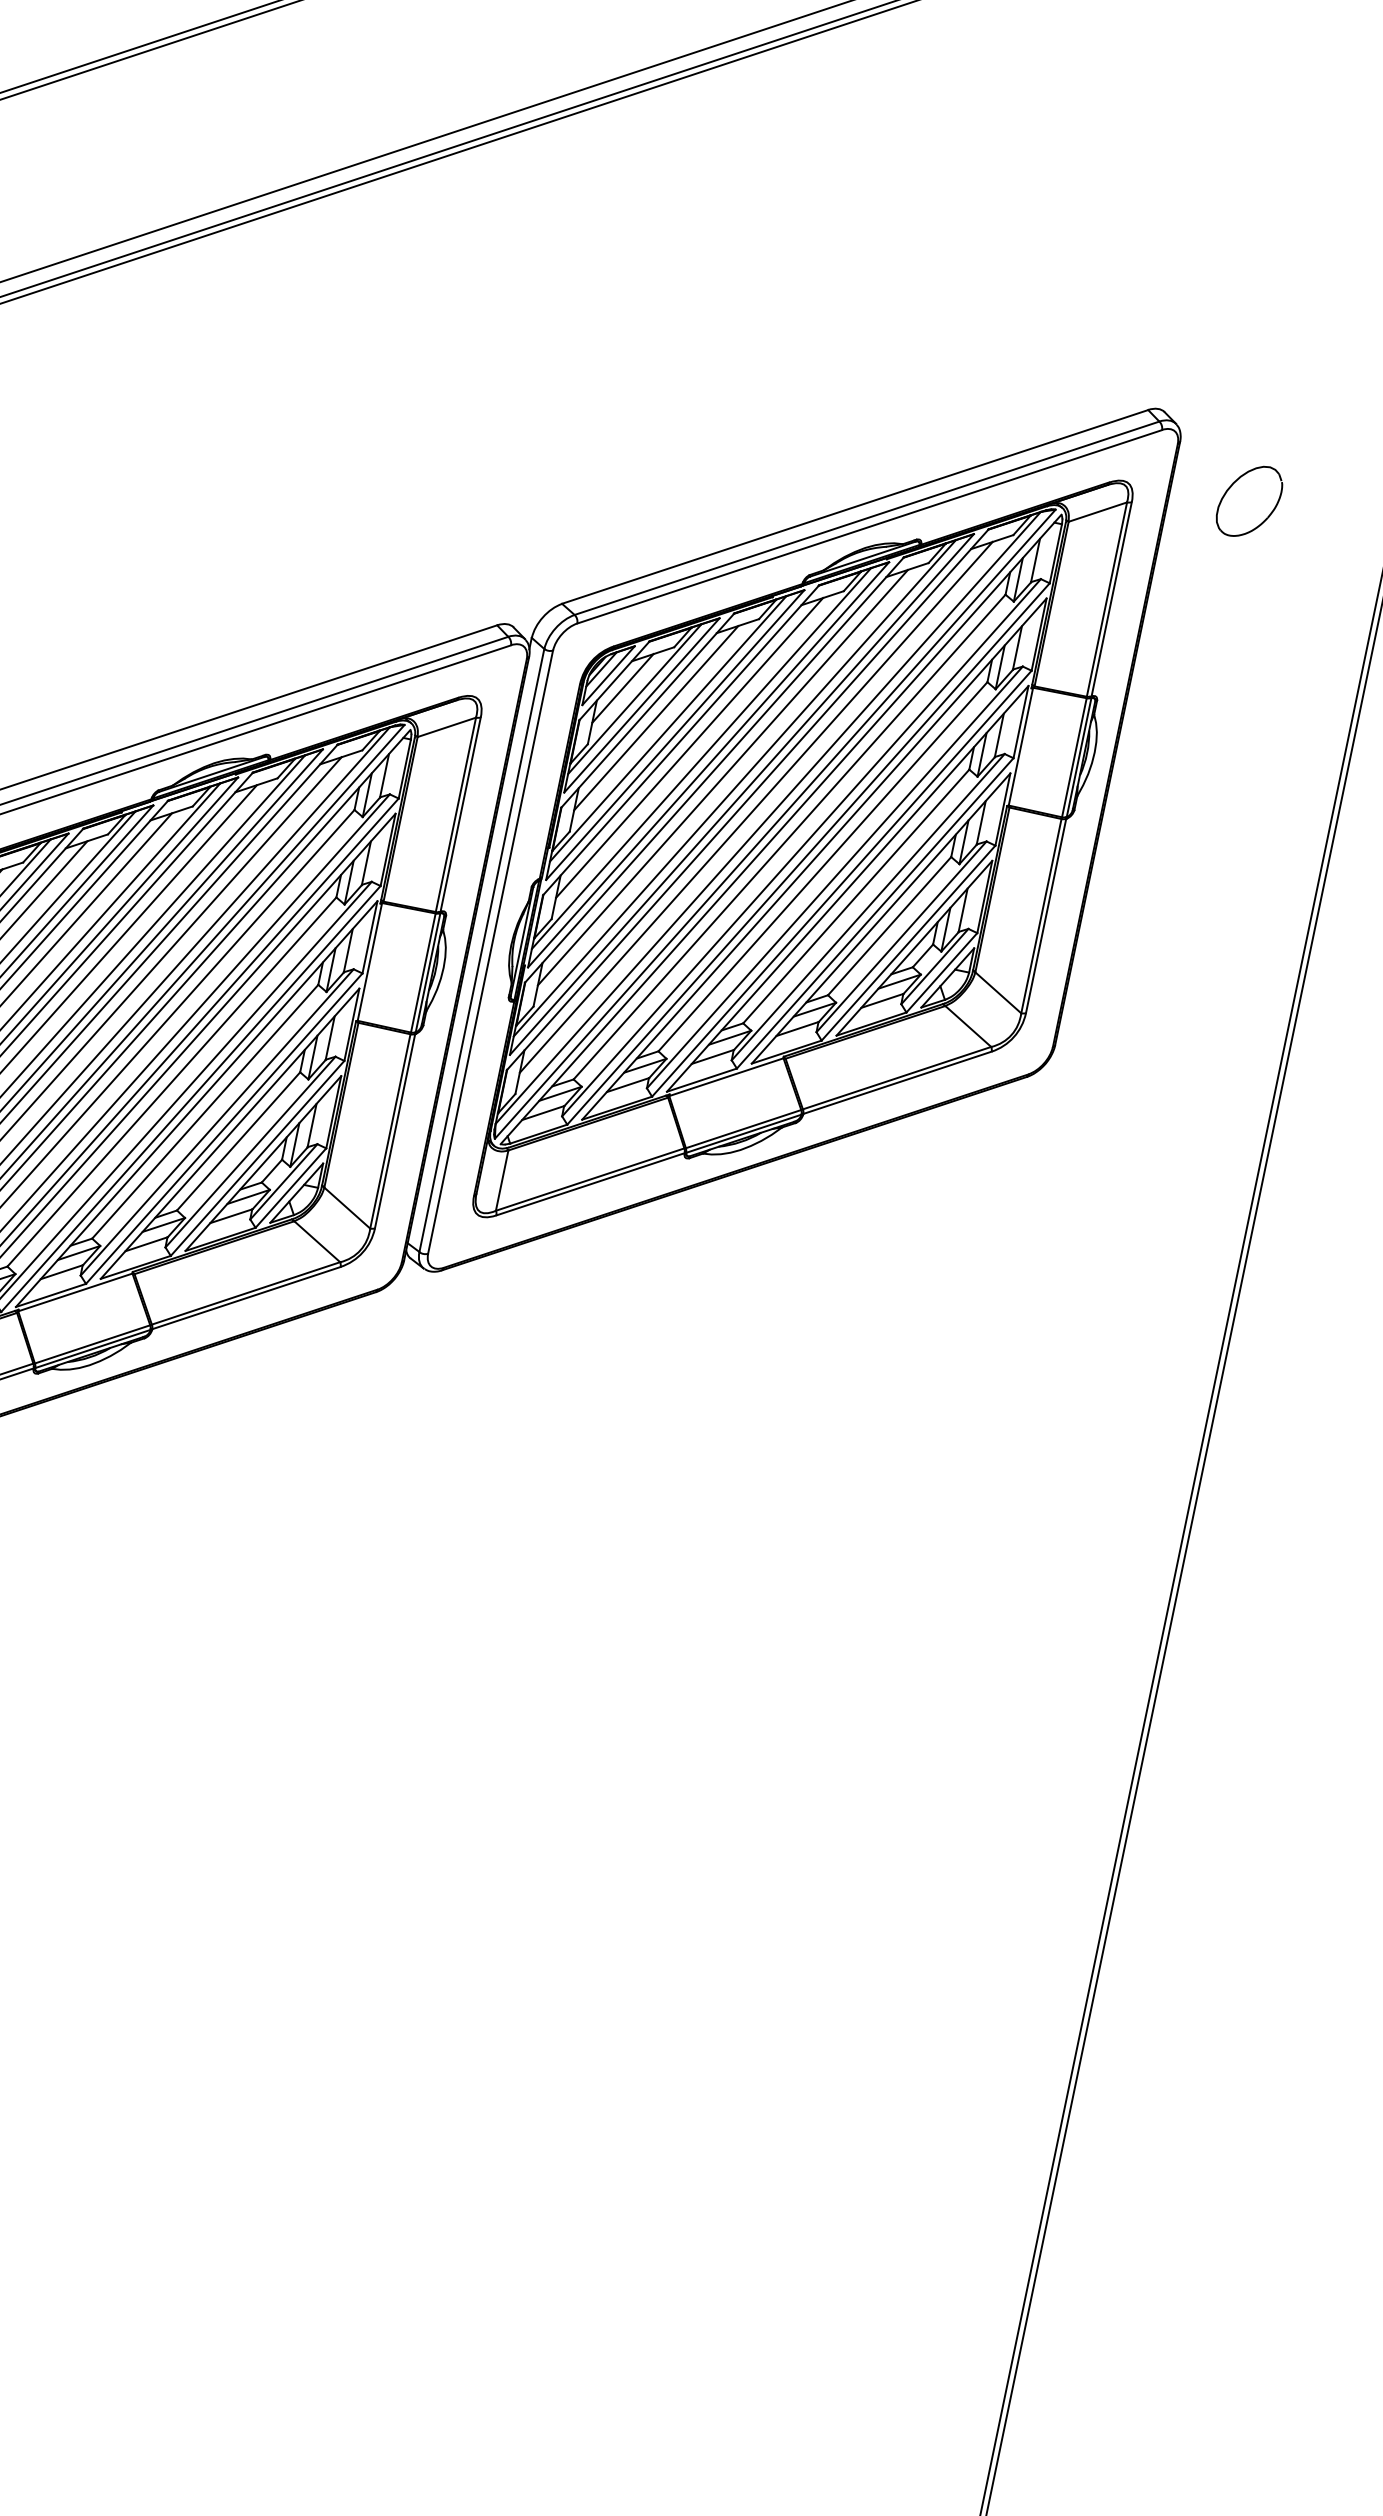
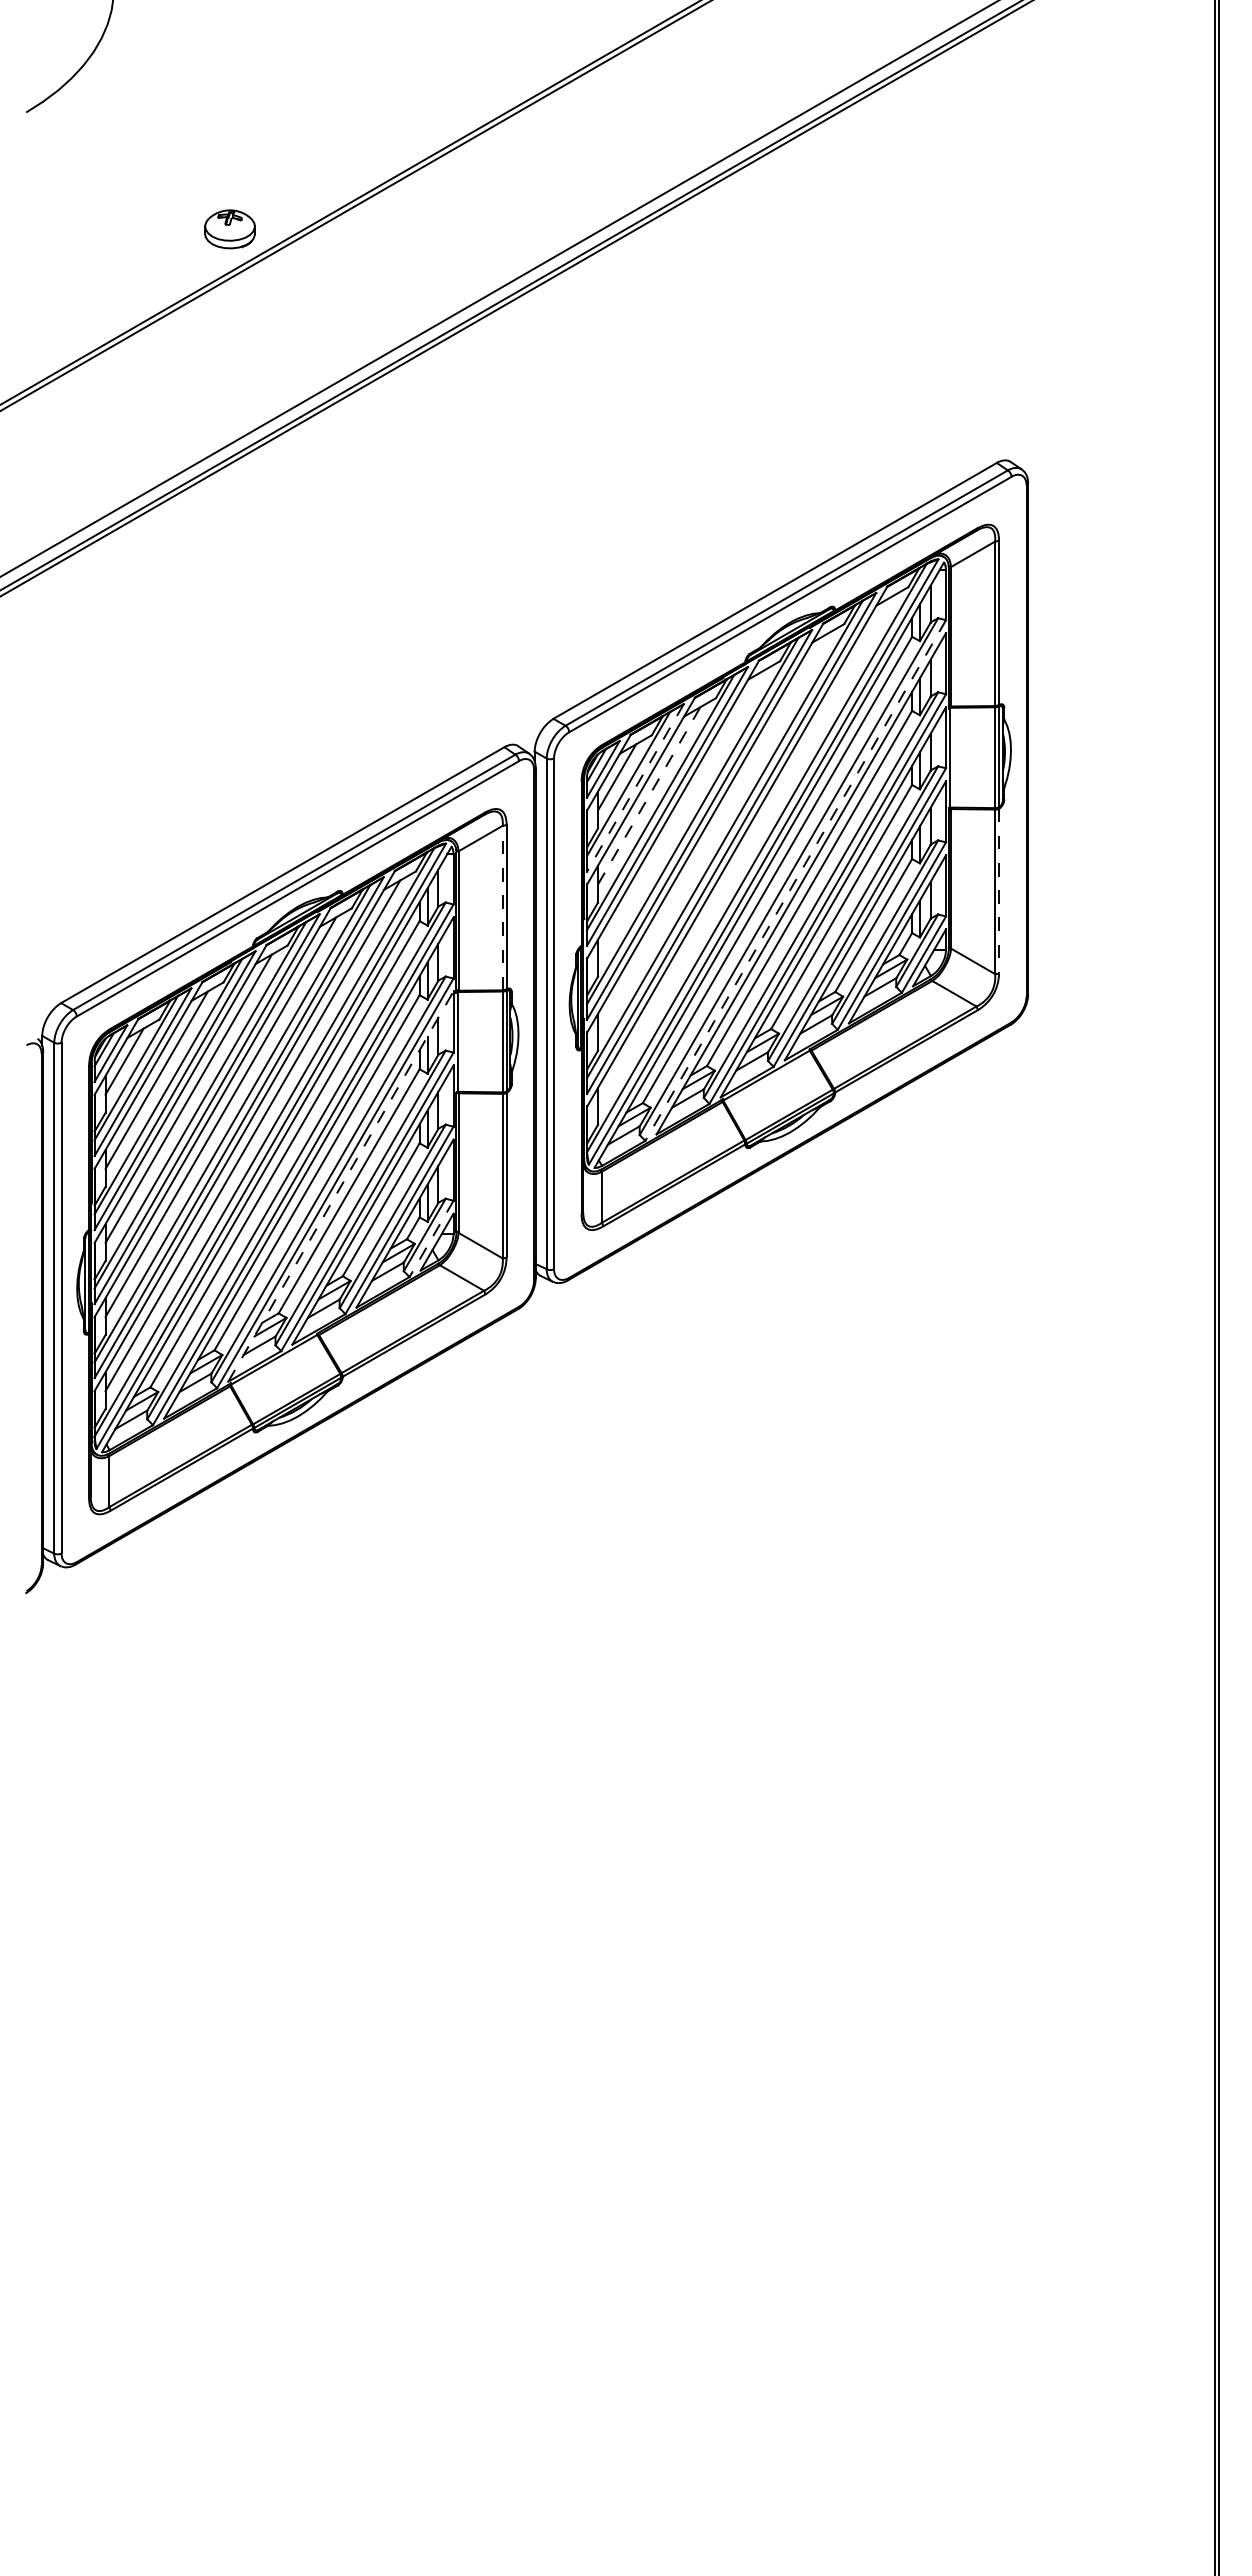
part: (1249, 501) -> (1094, 520), removed
line: (642, 704) -> (635, 787), solid -> dashed
line: (656, 717) -> (649, 795), solid -> dashed
line: (689, 748) -> (681, 814), removed
line: (723, 777) -> (713, 832), removed
line: (756, 807) -> (745, 851), removed
line: (455, 814) -> (502, 907), solid -> dashed
line: (808, 853) -> (795, 880), solid -> dashed
line: (1046, 916) -> (999, 891), solid -> dashed
line: (197, 1104) -> (341, 1186), solid -> dashed
line: (290, 1188) -> (431, 1239), solid -> dashed

